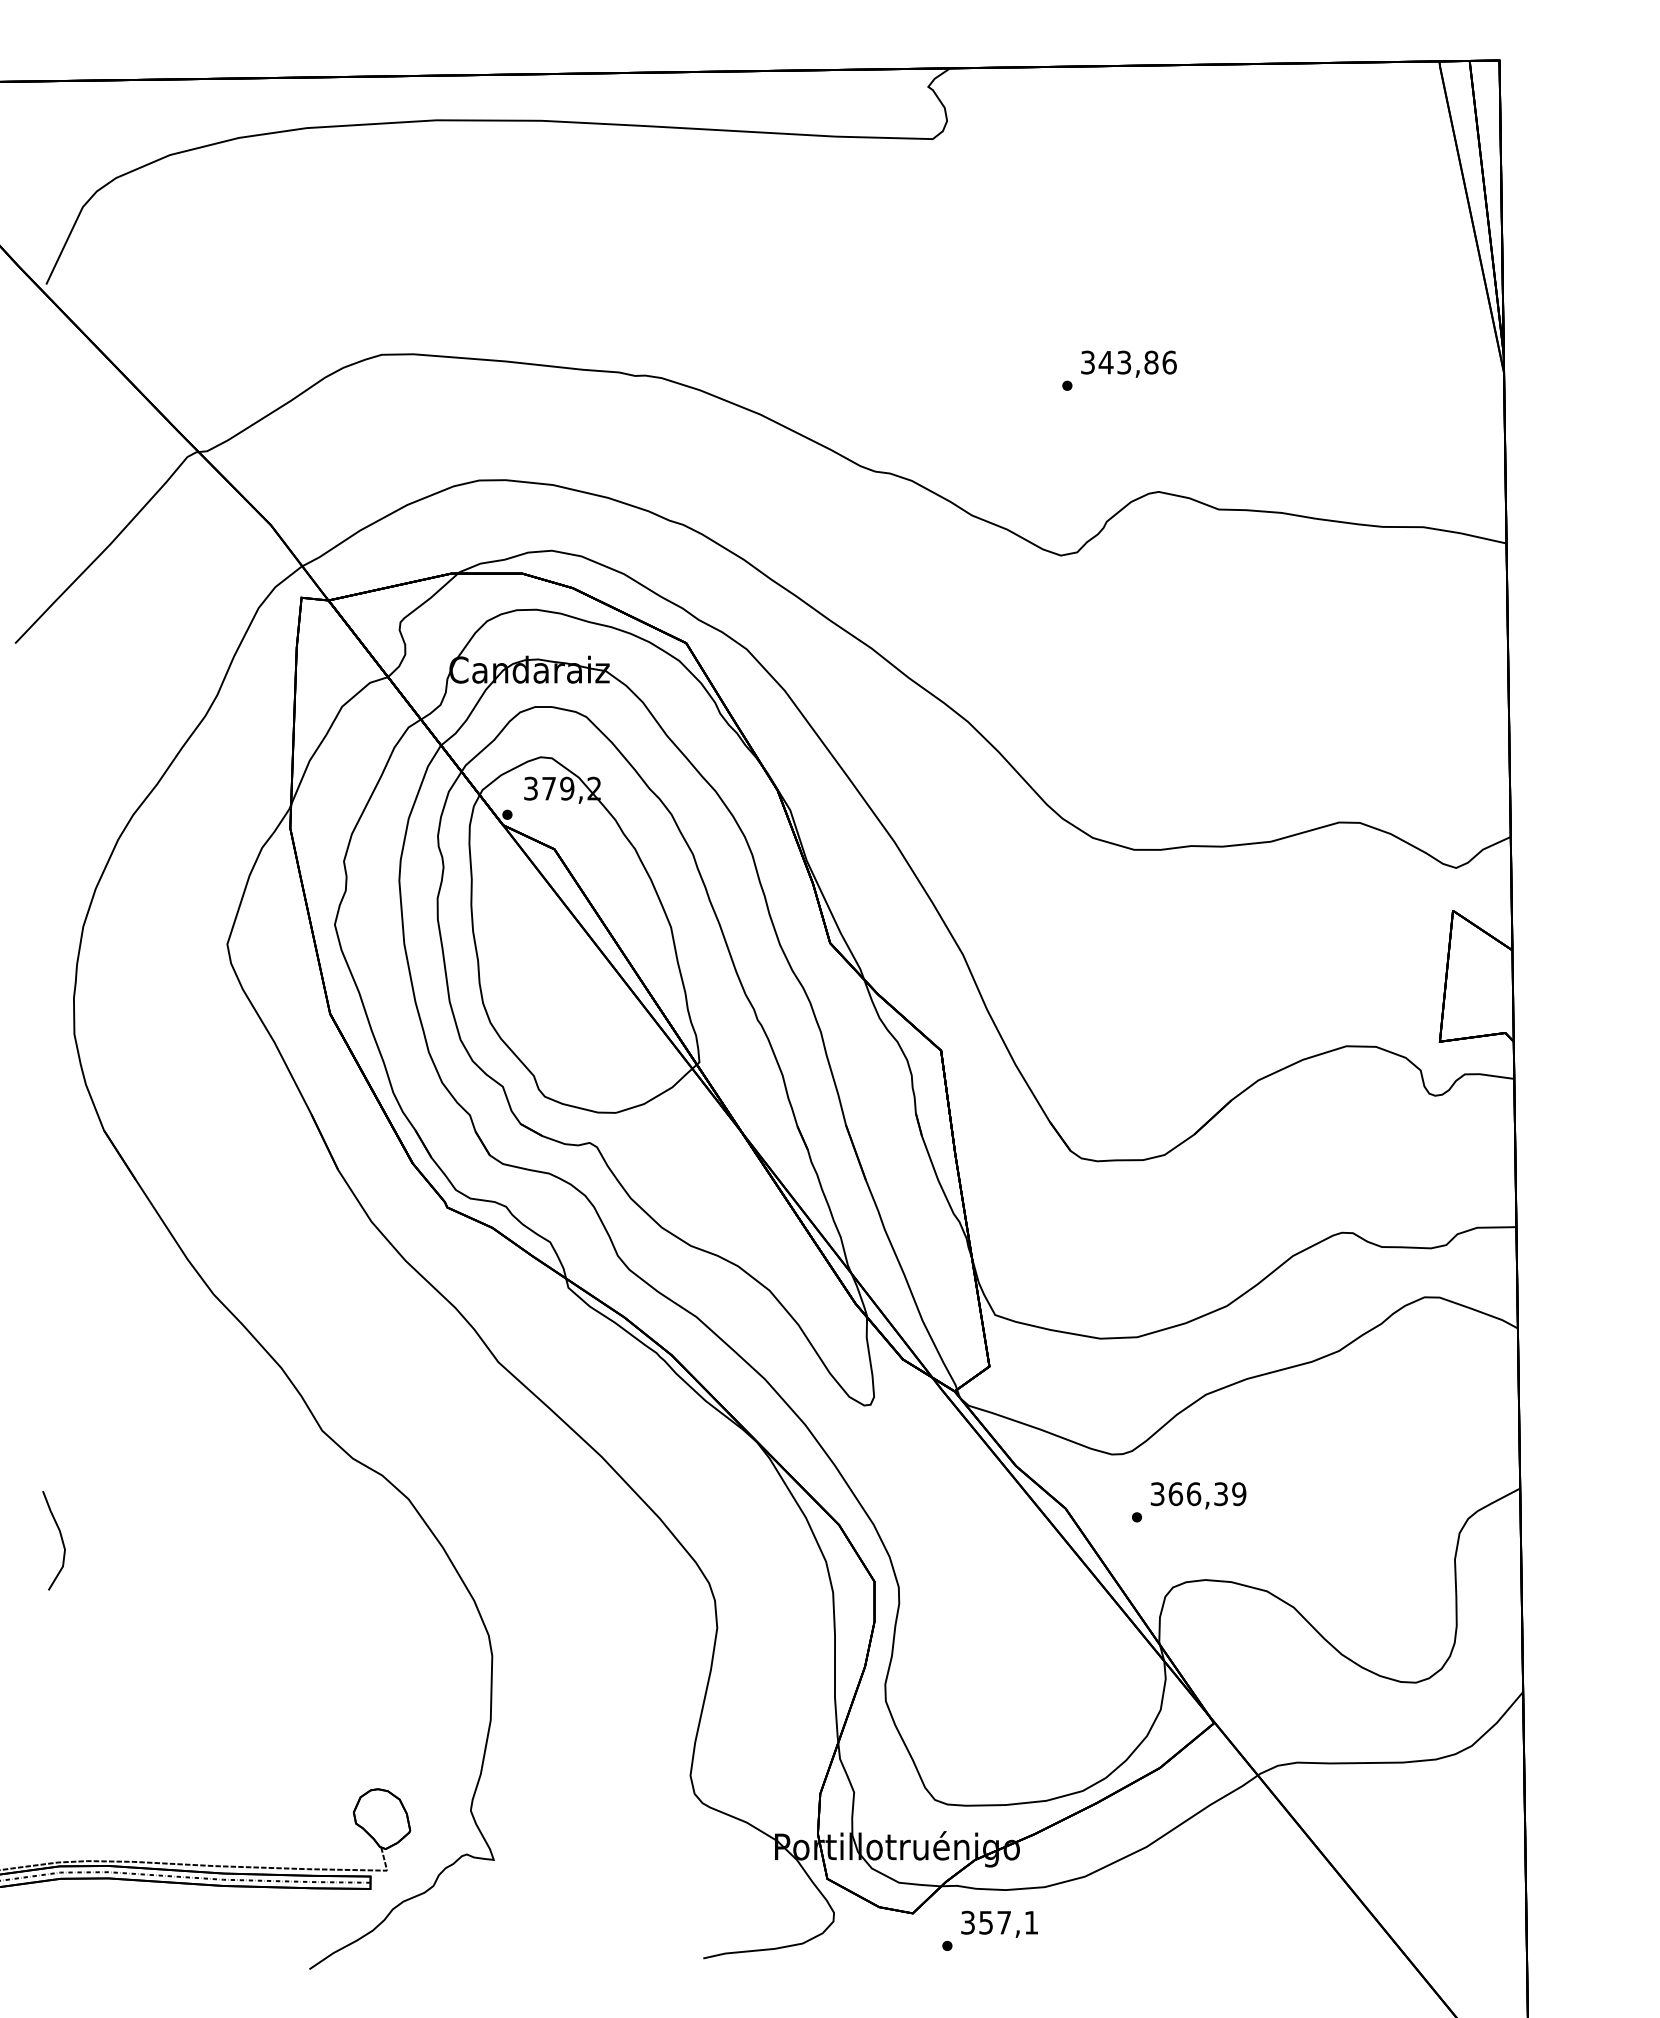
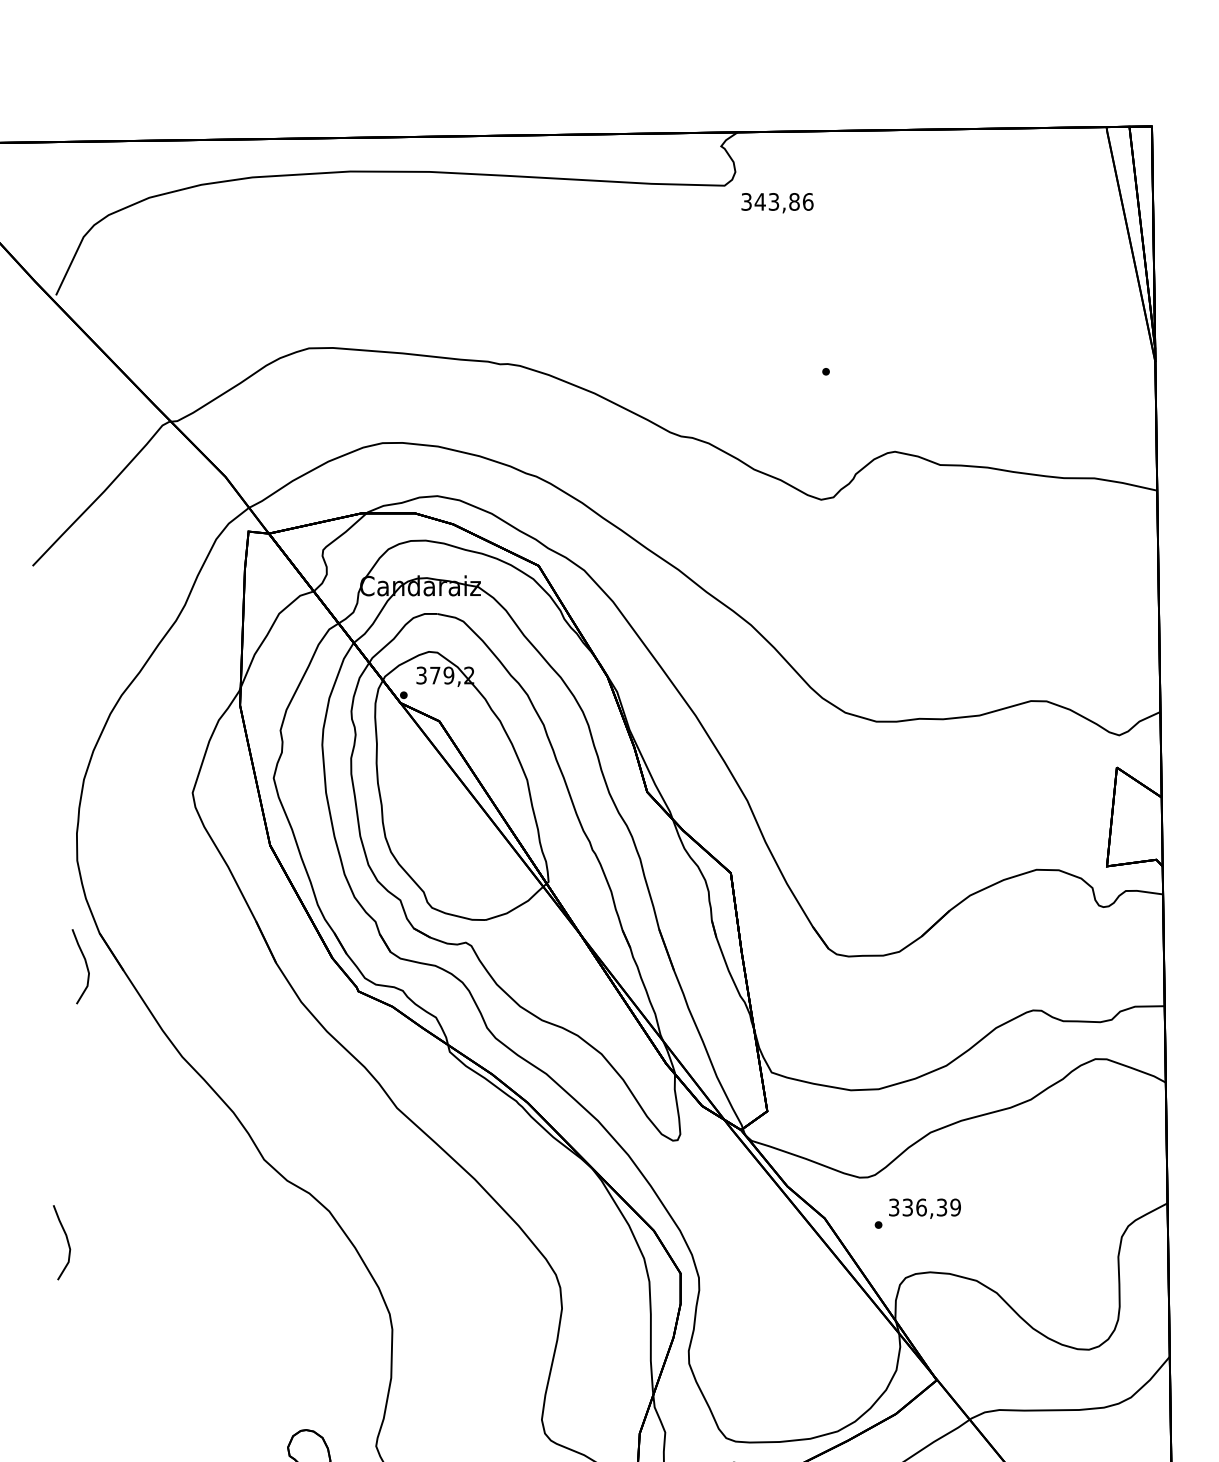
text: (1128, 363) -> (777, 202), moved
curve: (85, 1171) -> (85, 964), added
text: (1175, 1494) -> (907, 1207), 366,39 -> 336,39

